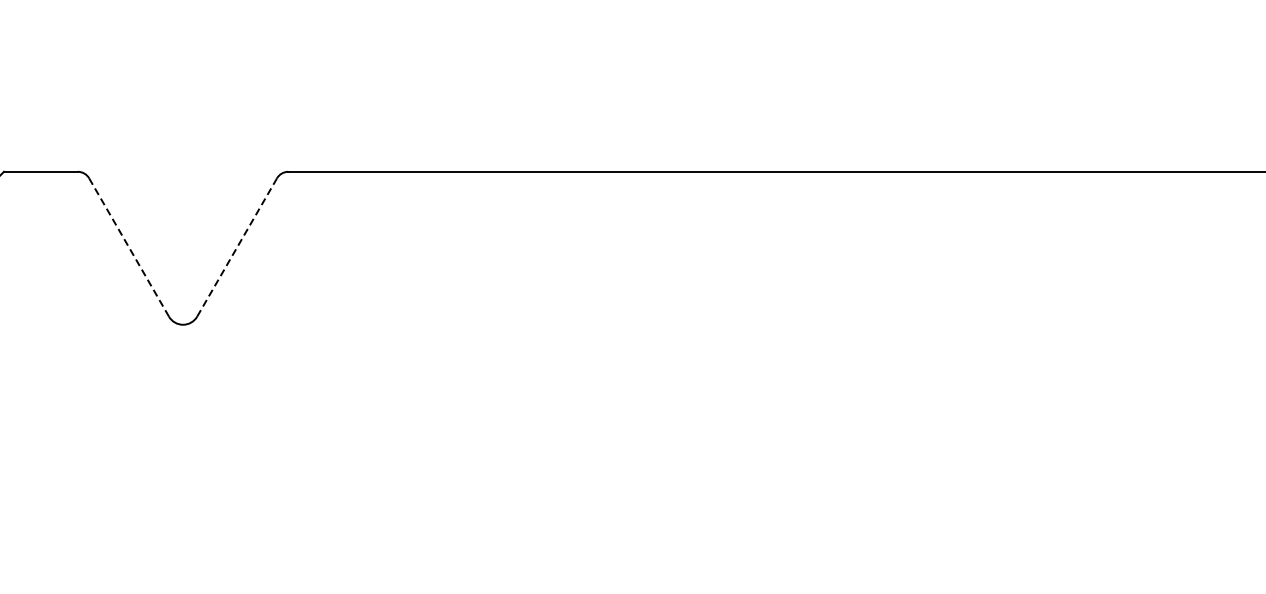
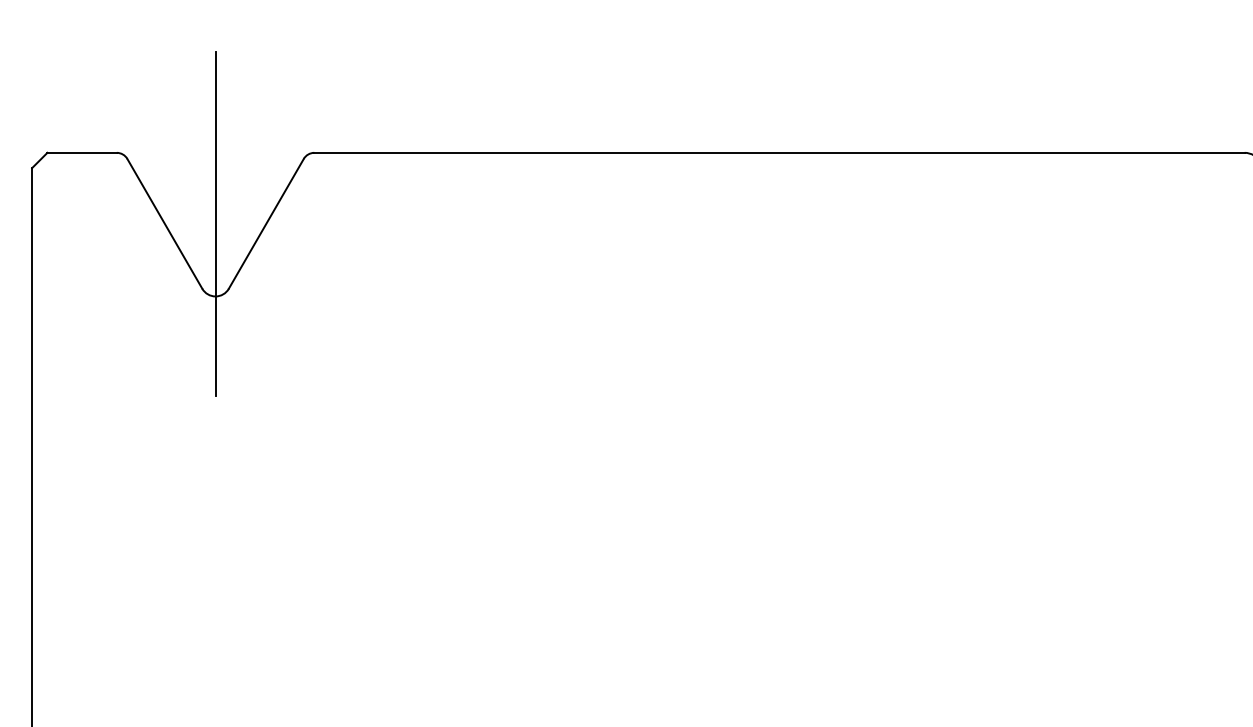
line: (128, 247) -> (164, 223), dashed -> solid
line: (183, 247) -> (215, 223), added
line: (237, 247) -> (266, 223), dashed -> solid

